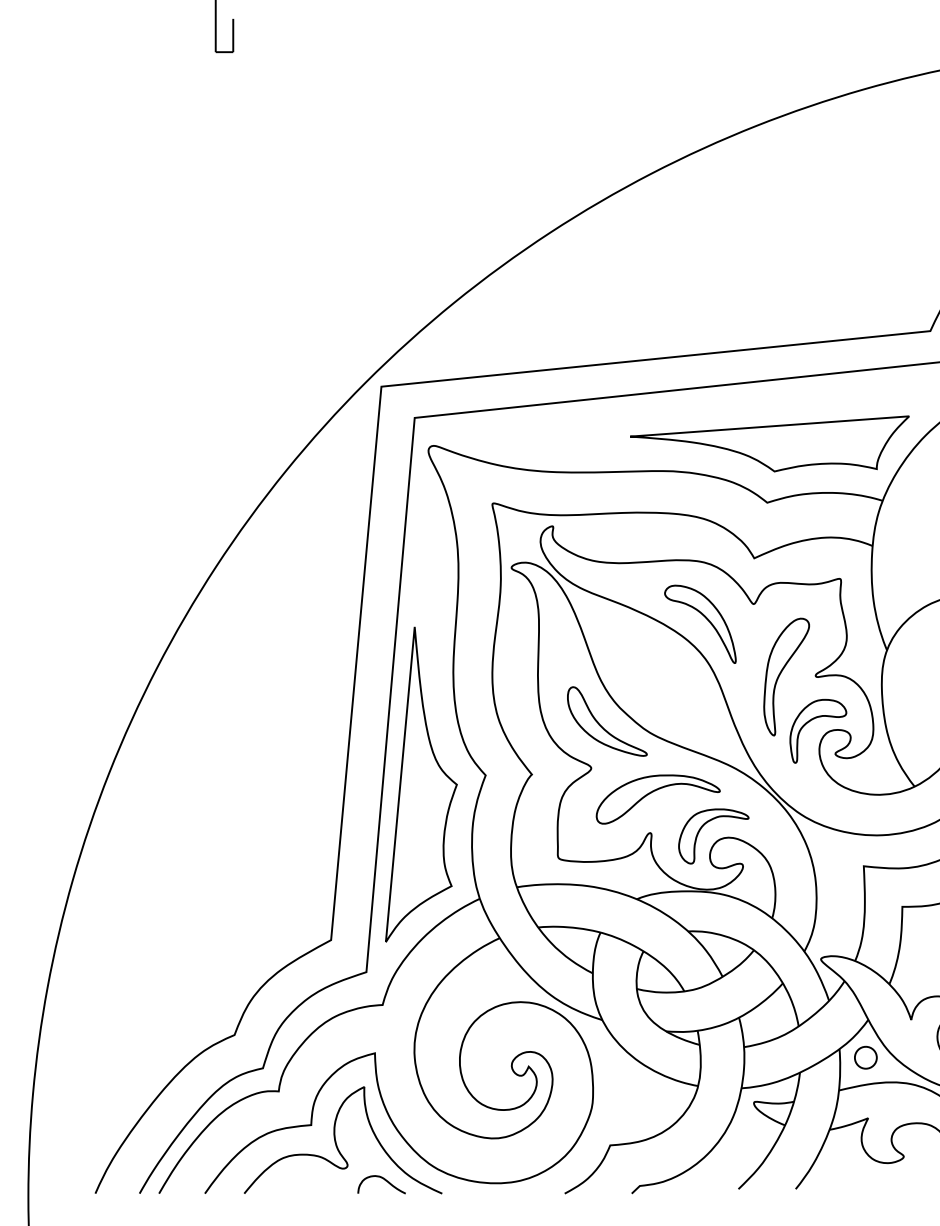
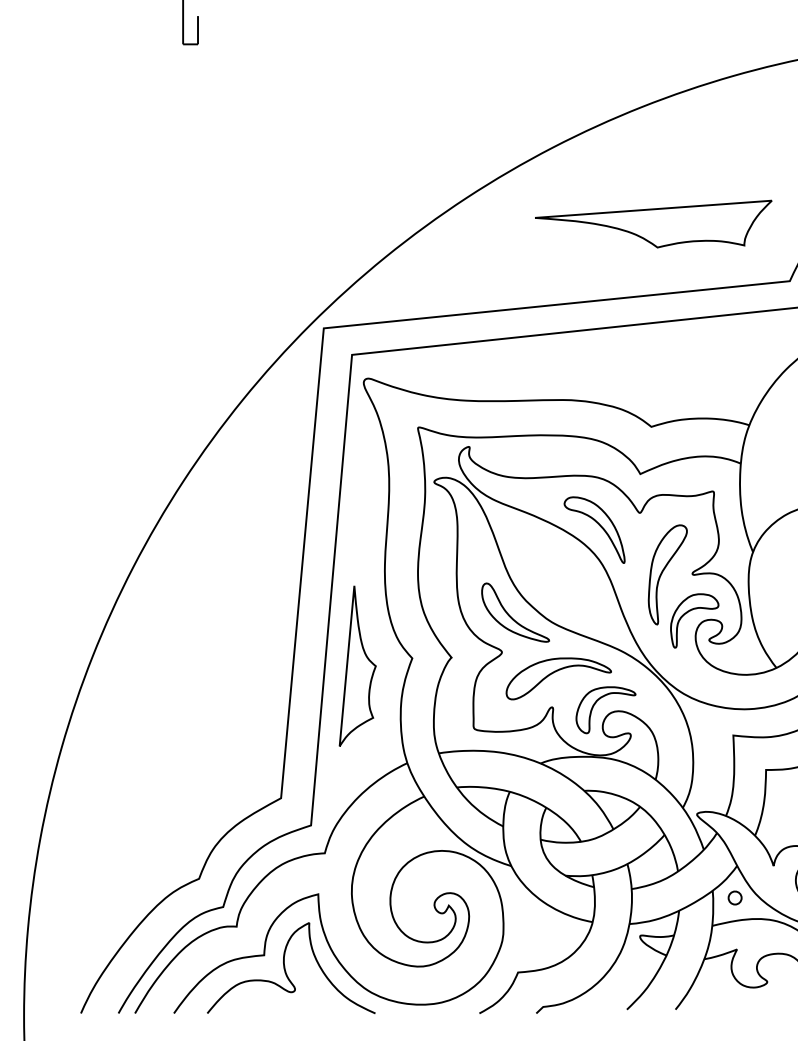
part: (769, 443) -> (653, 223), moved
part: (421, 784) -> (357, 666), size x0.6
part: (865, 1057) -> (734, 897), size x0.7
curve: (384, 1180) -> (326, 1002), removed

